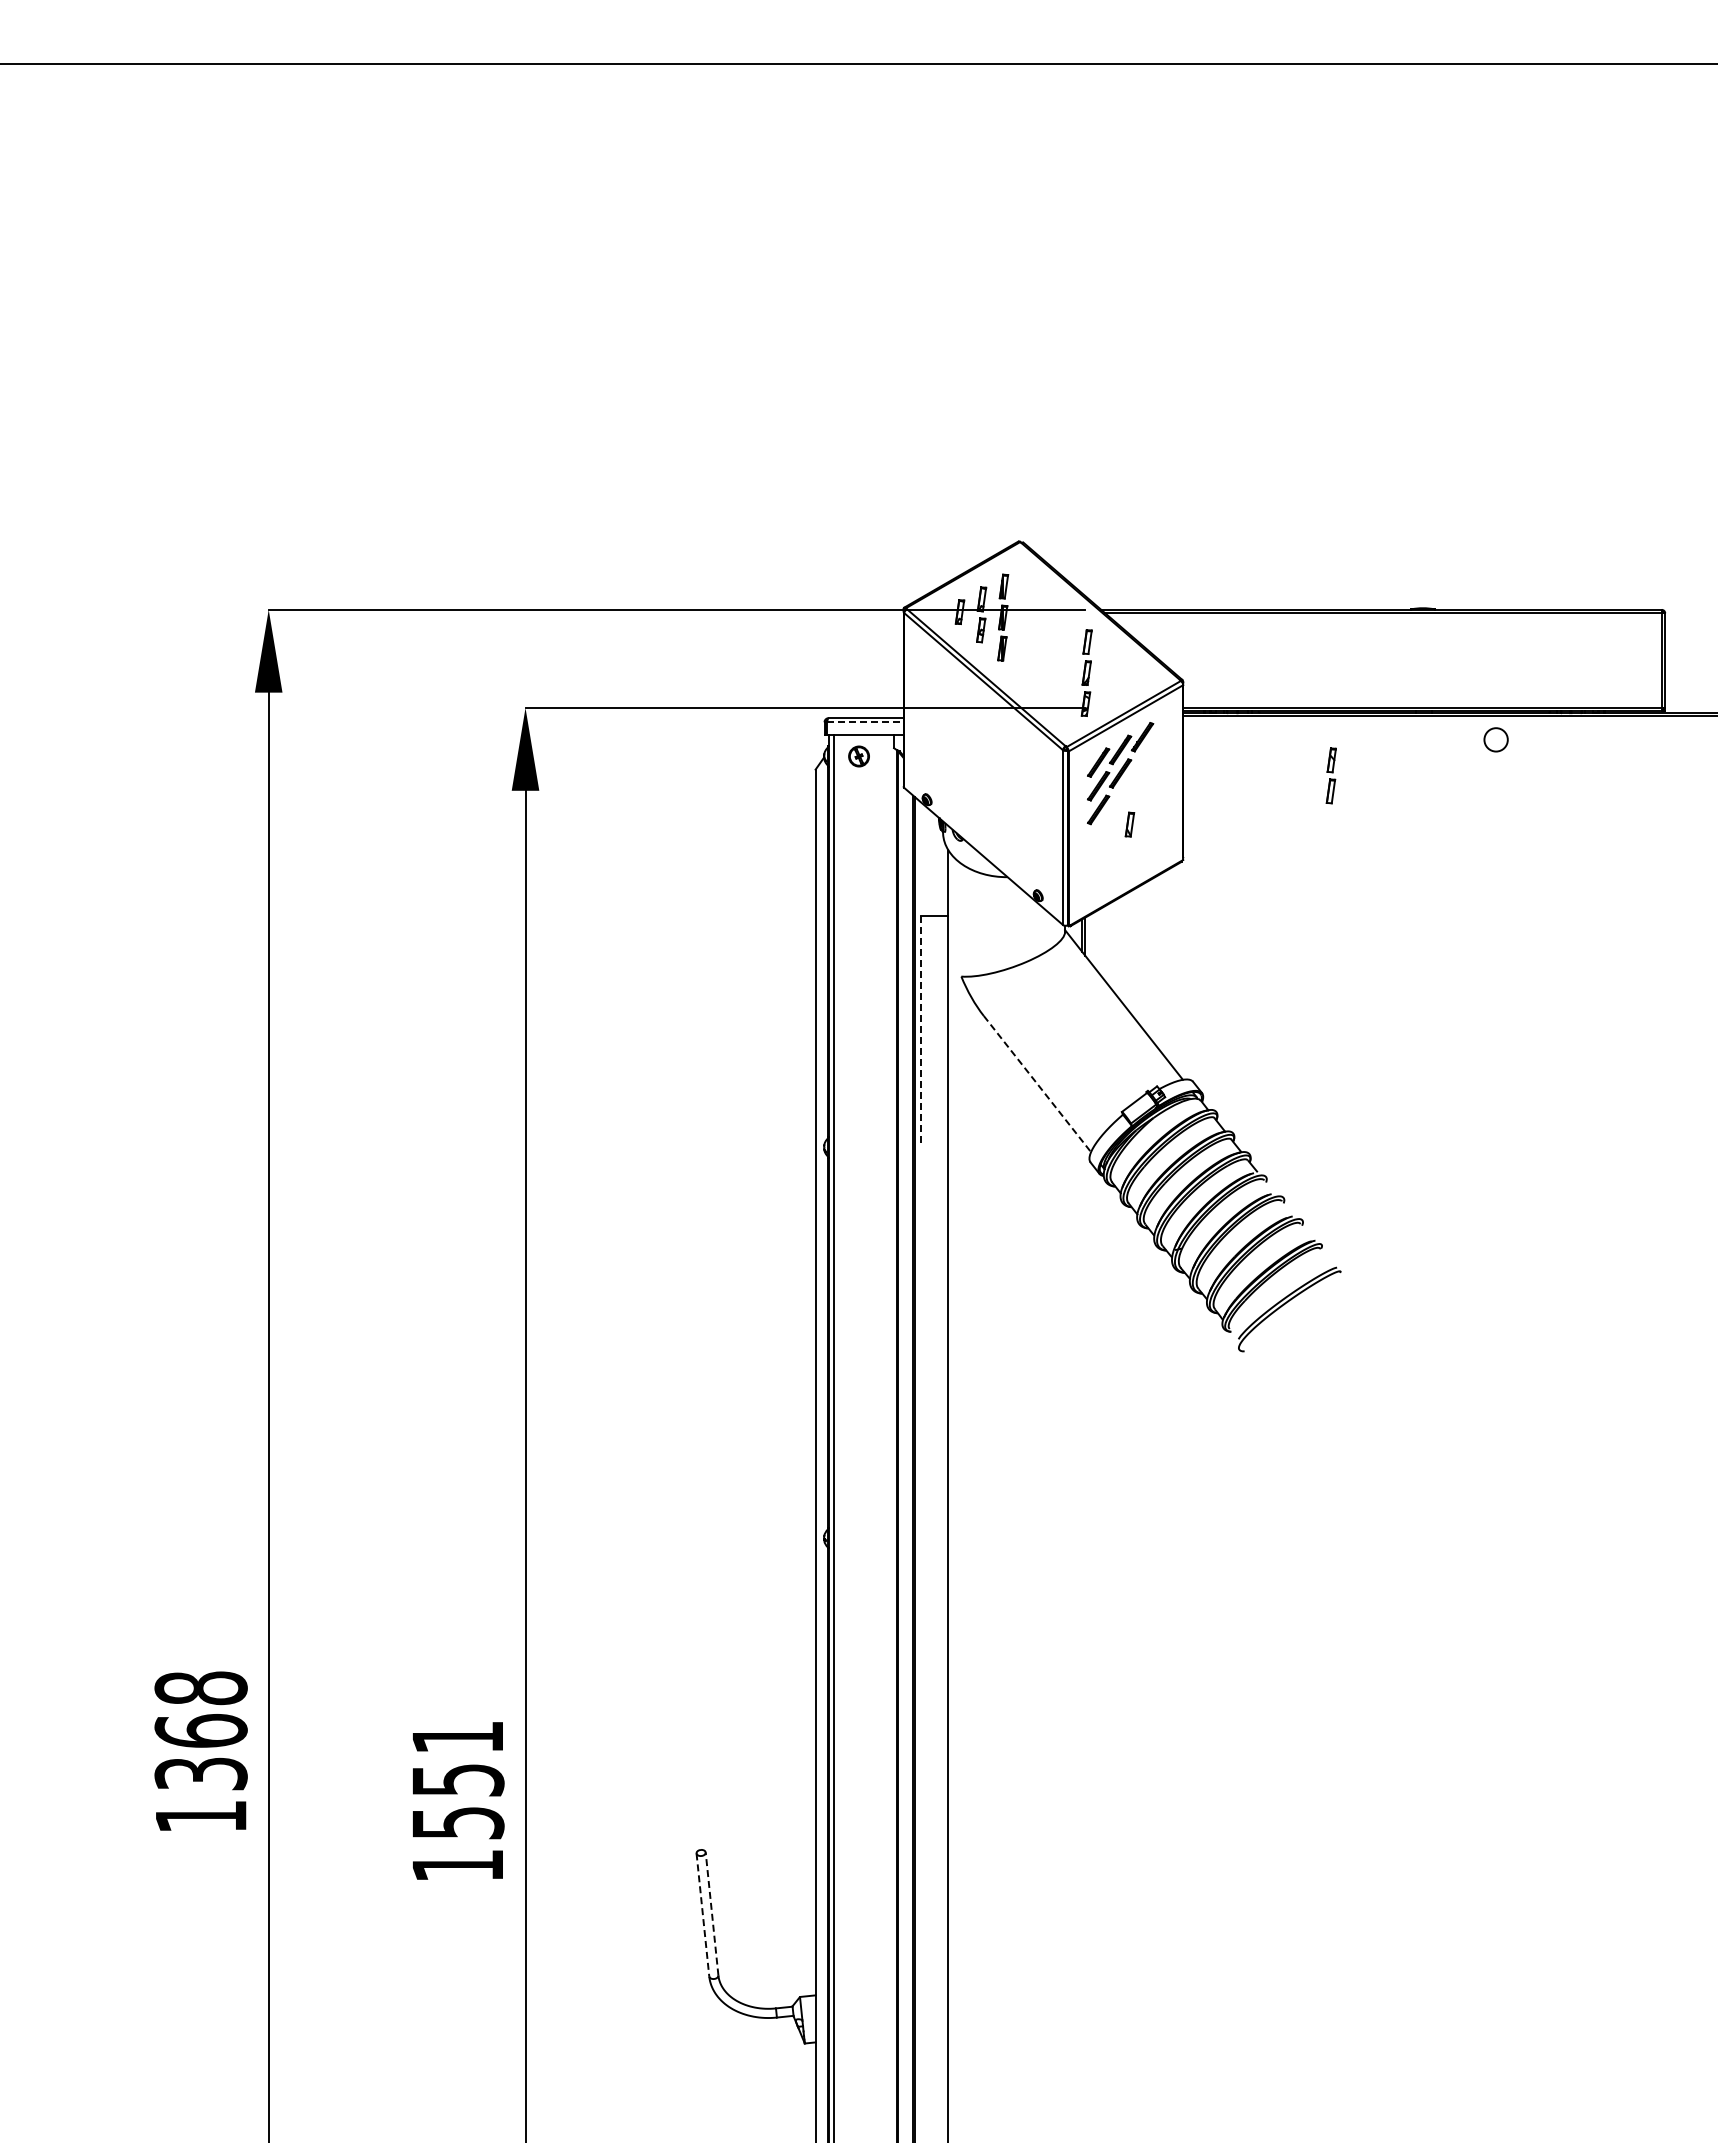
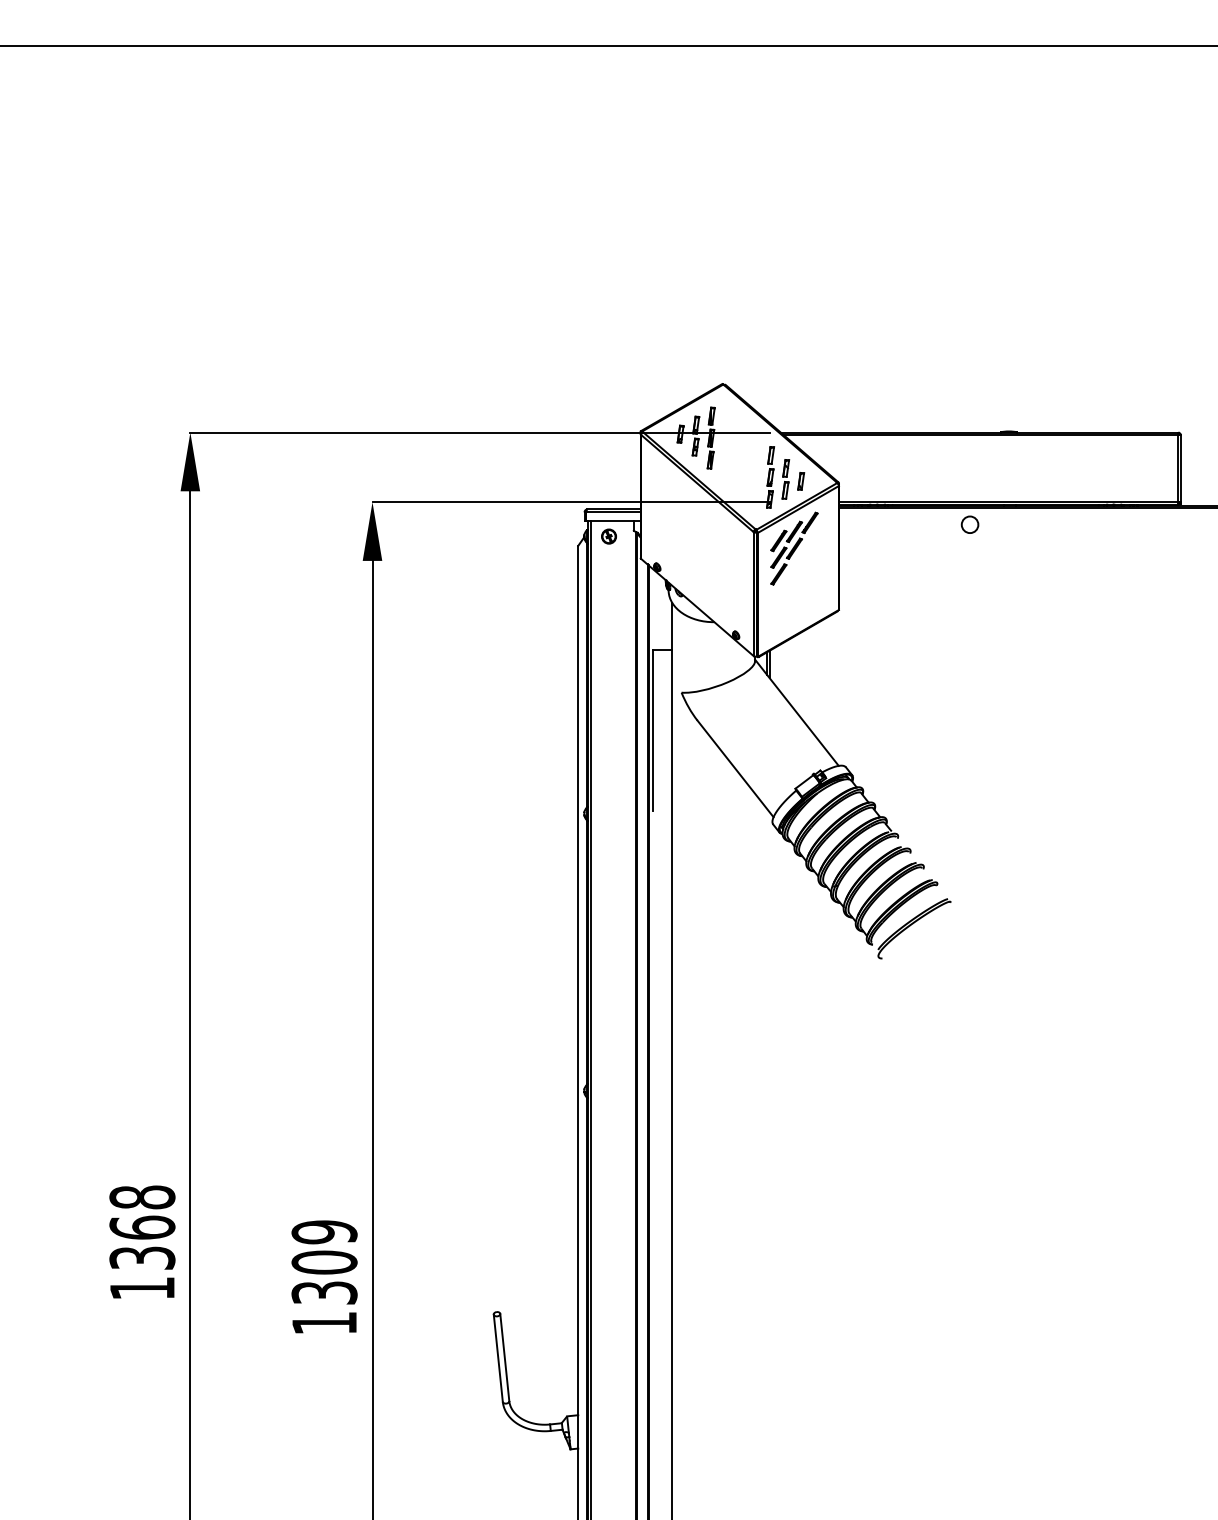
line: (865, 722) -> (613, 512), dashed -> solid
circle: (1495, 739) -> (969, 524), moved
part: (1330, 775) -> (785, 479), moved
part: (1129, 824) -> (800, 481), moved
line: (920, 1029) -> (652, 730), dashed -> solid
line: (1037, 1084) -> (735, 769), dashed -> solid
text: (457, 1779) -> (324, 1262), 1551 -> 1309
line: (702, 1914) -> (498, 1357), dashed -> solid
line: (712, 1914) -> (505, 1357), dashed -> solid

